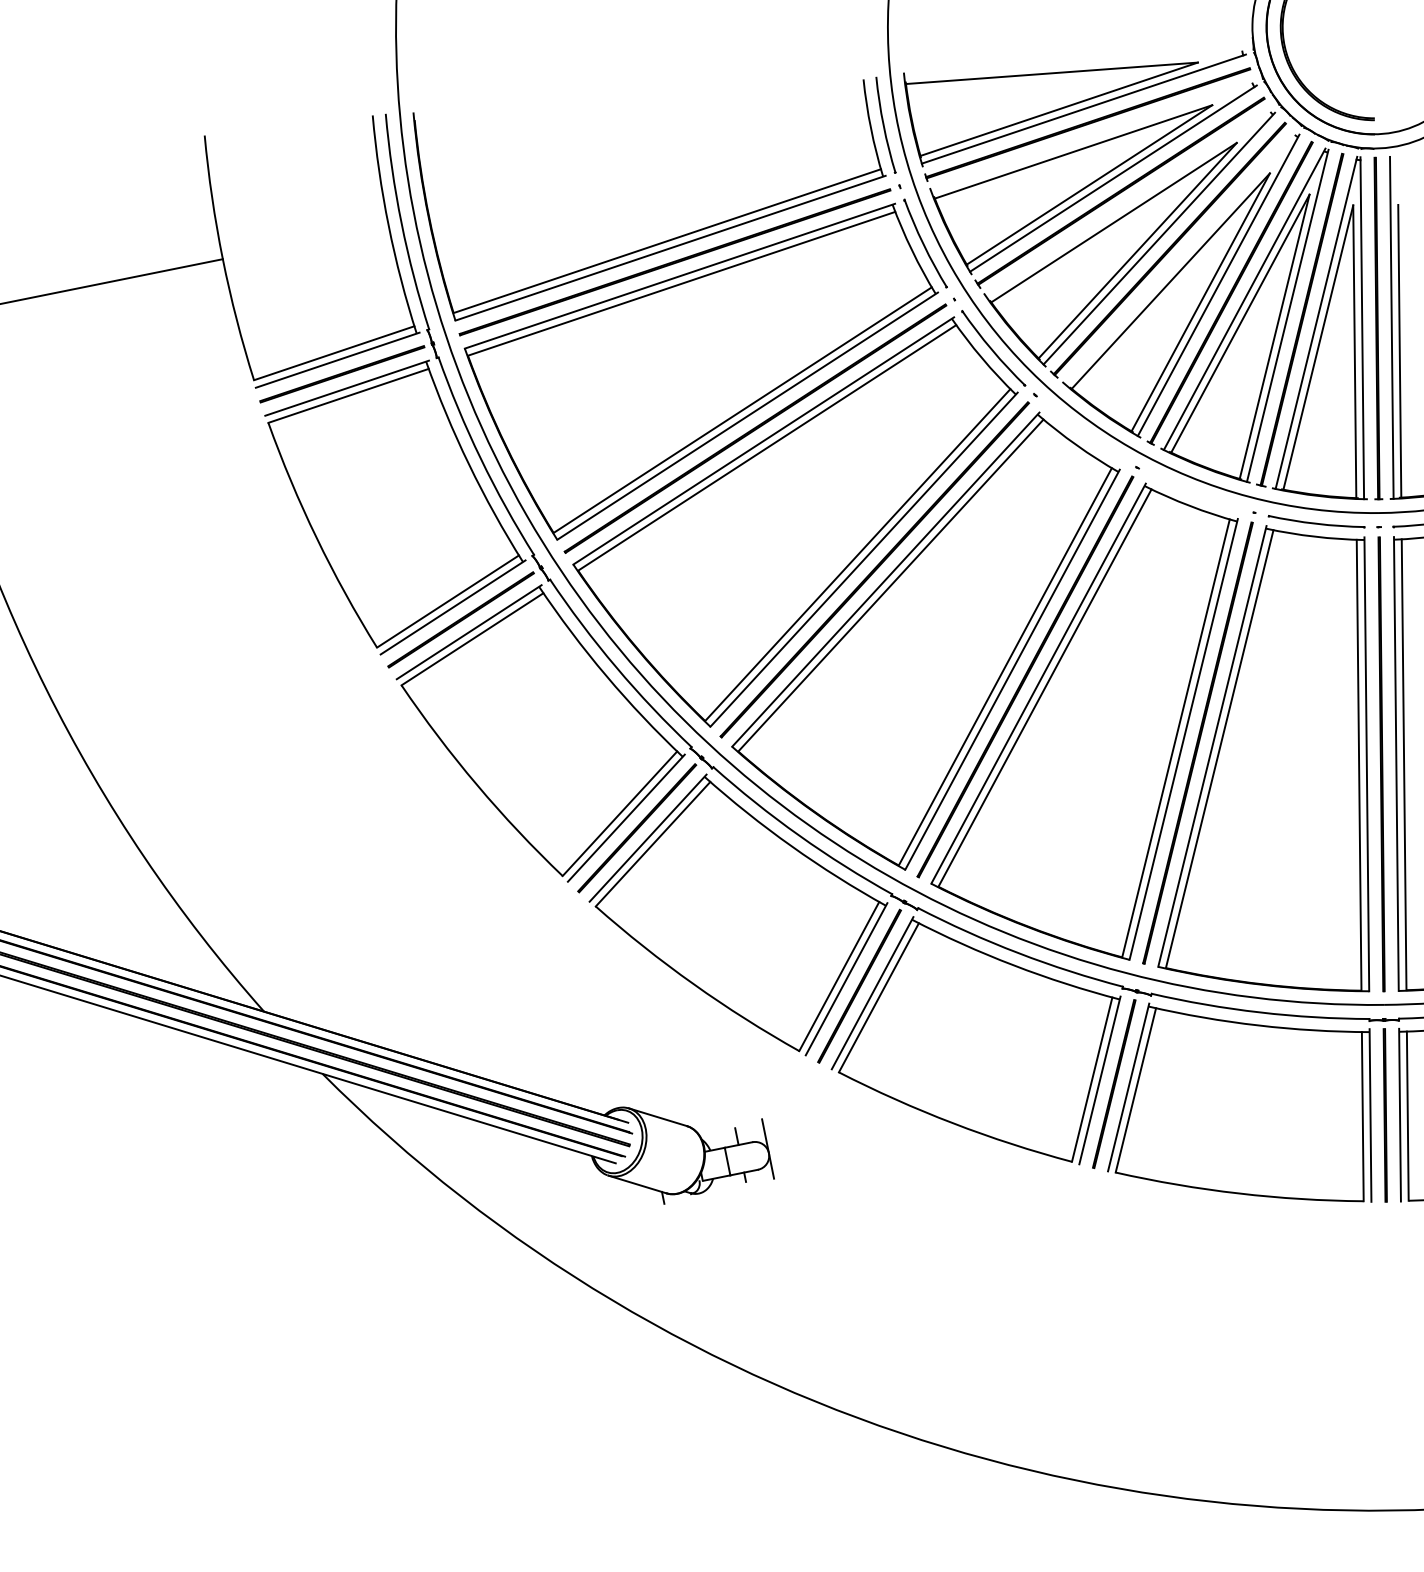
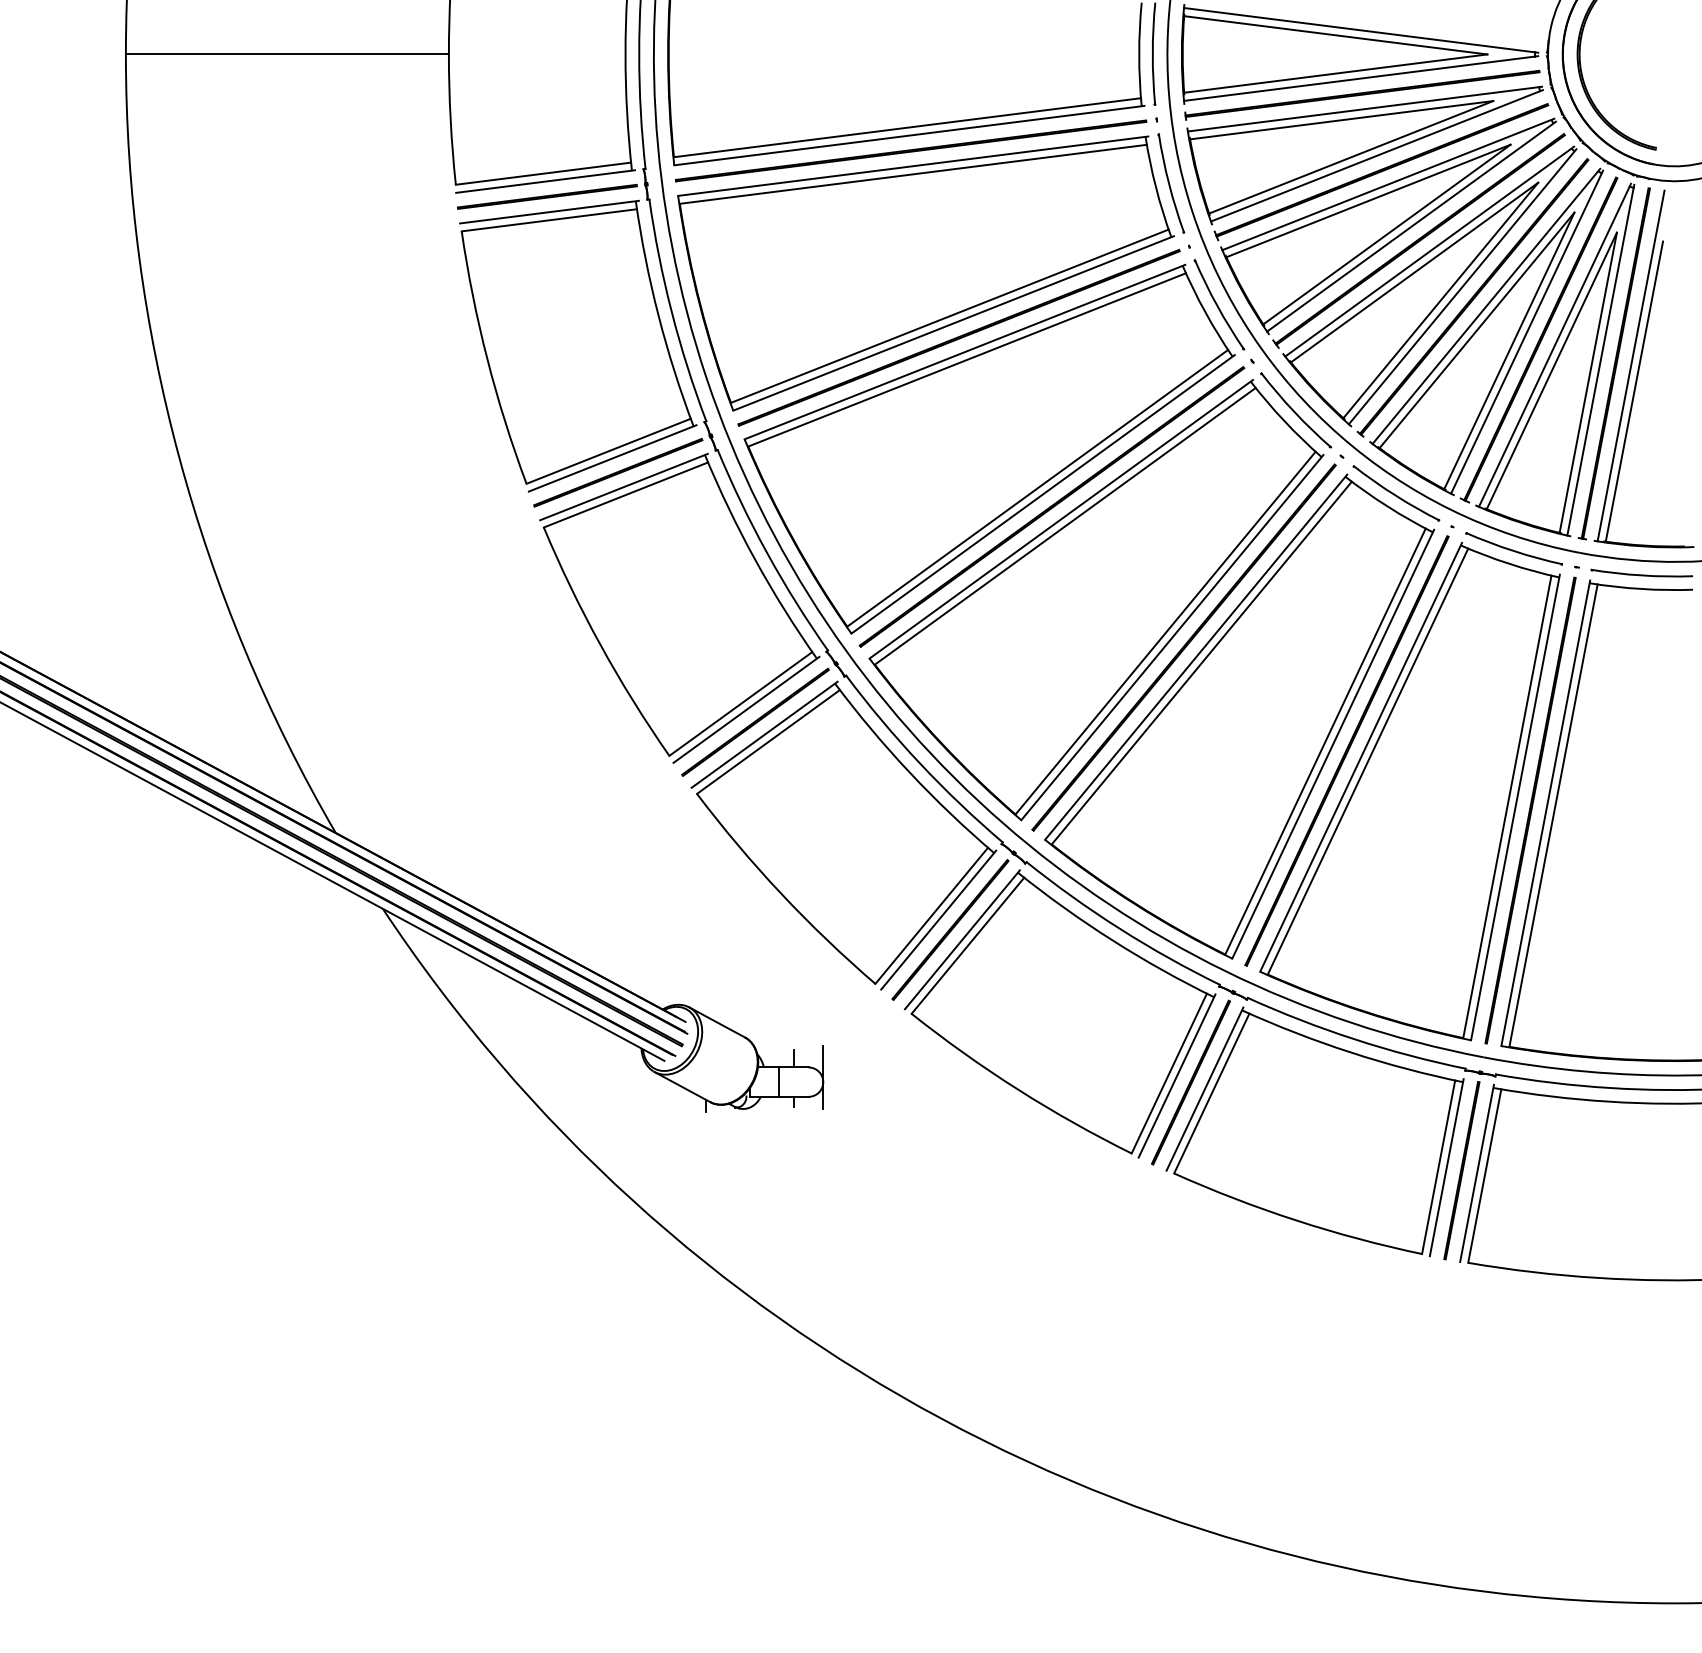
line: (1075, 63) -> (1361, 30), added
line: (1092, 136) -> (1364, 108), added
line: (1129, 203) -> (1388, 184), added
line: (1180, 258) -> (1429, 251), added
part: (1086, 433) -> (1296, 410), added
part: (1195, 492) -> (1396, 493), added

